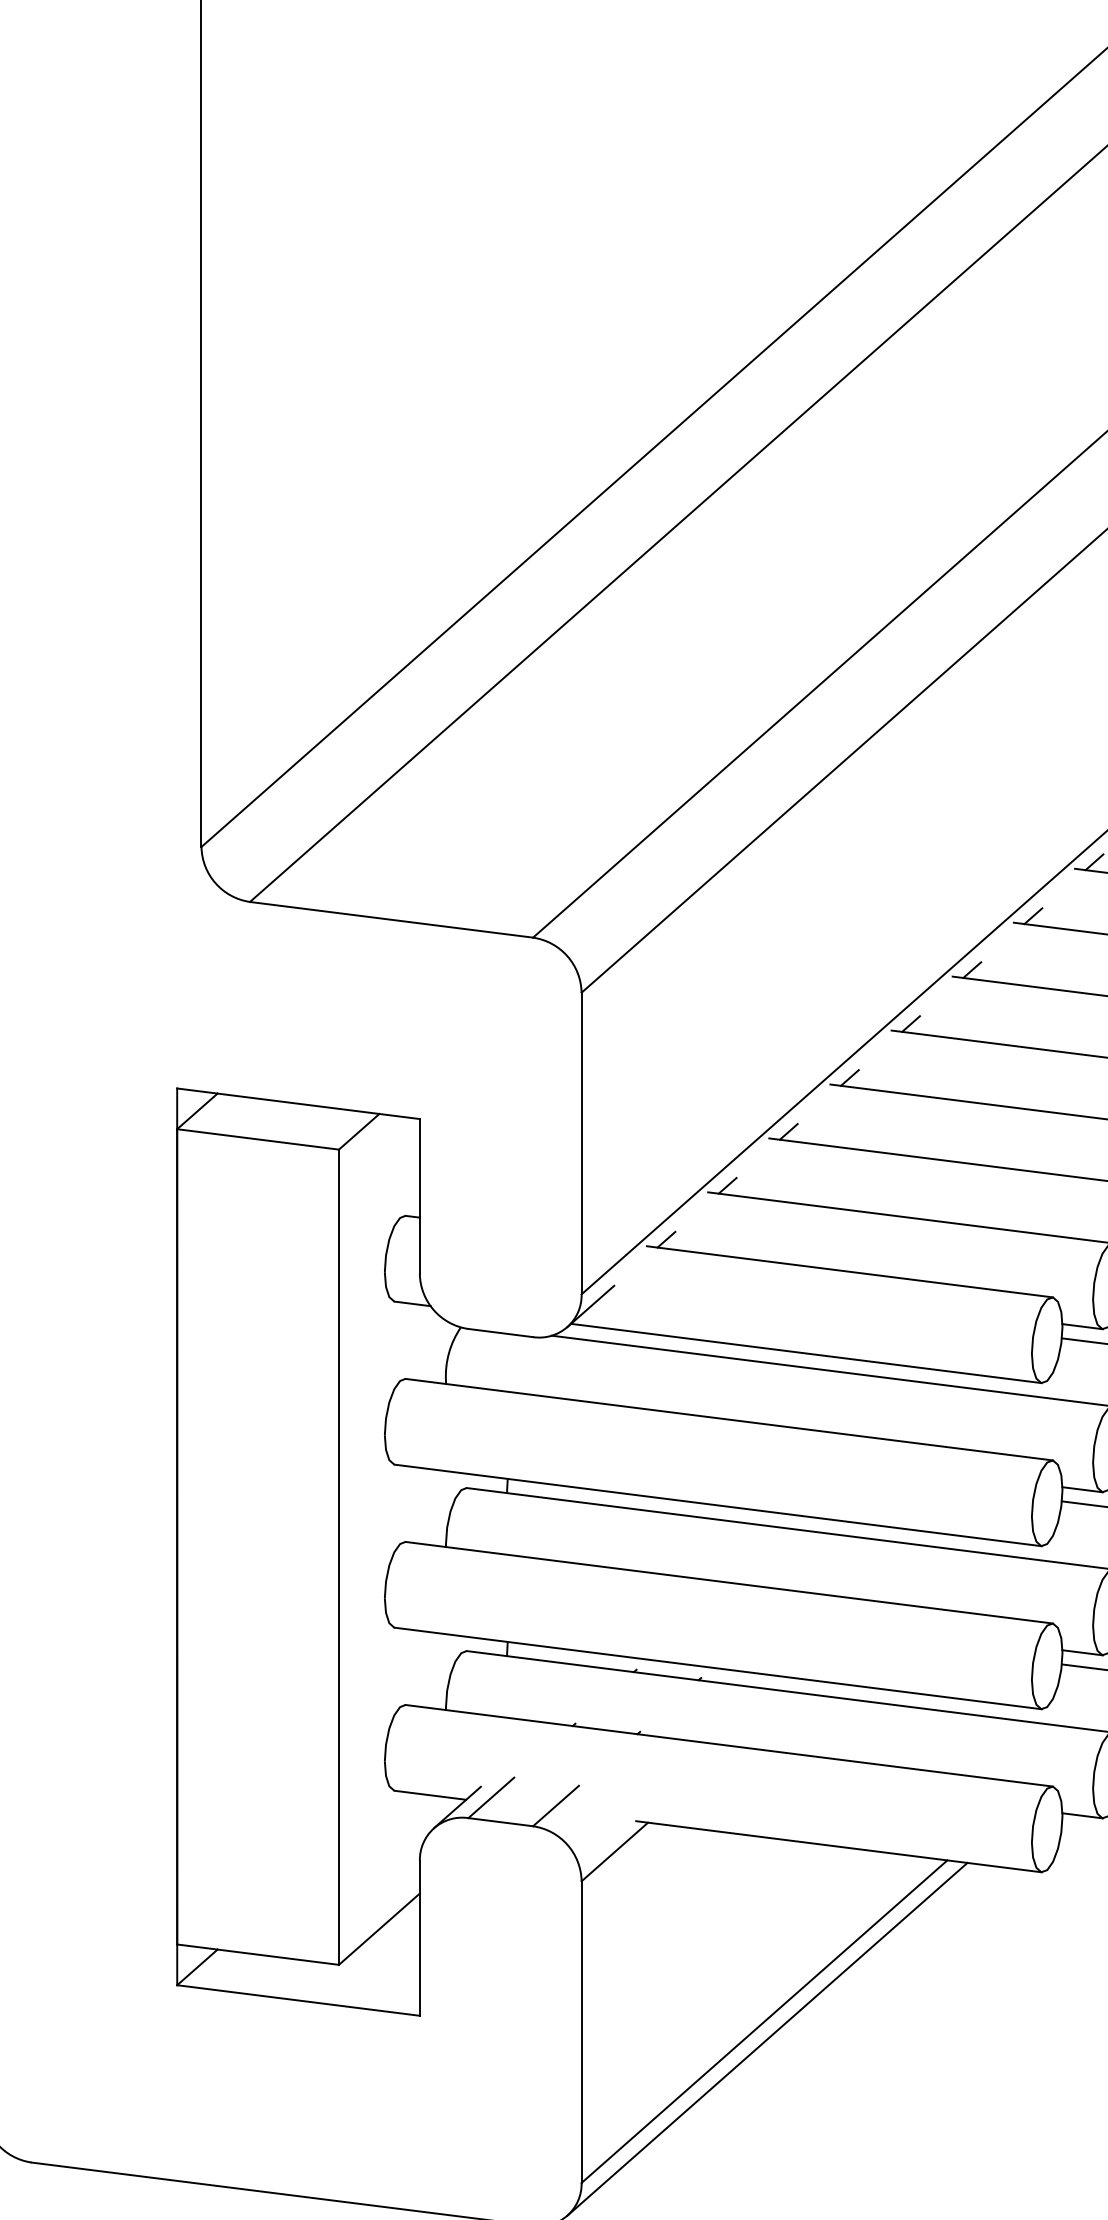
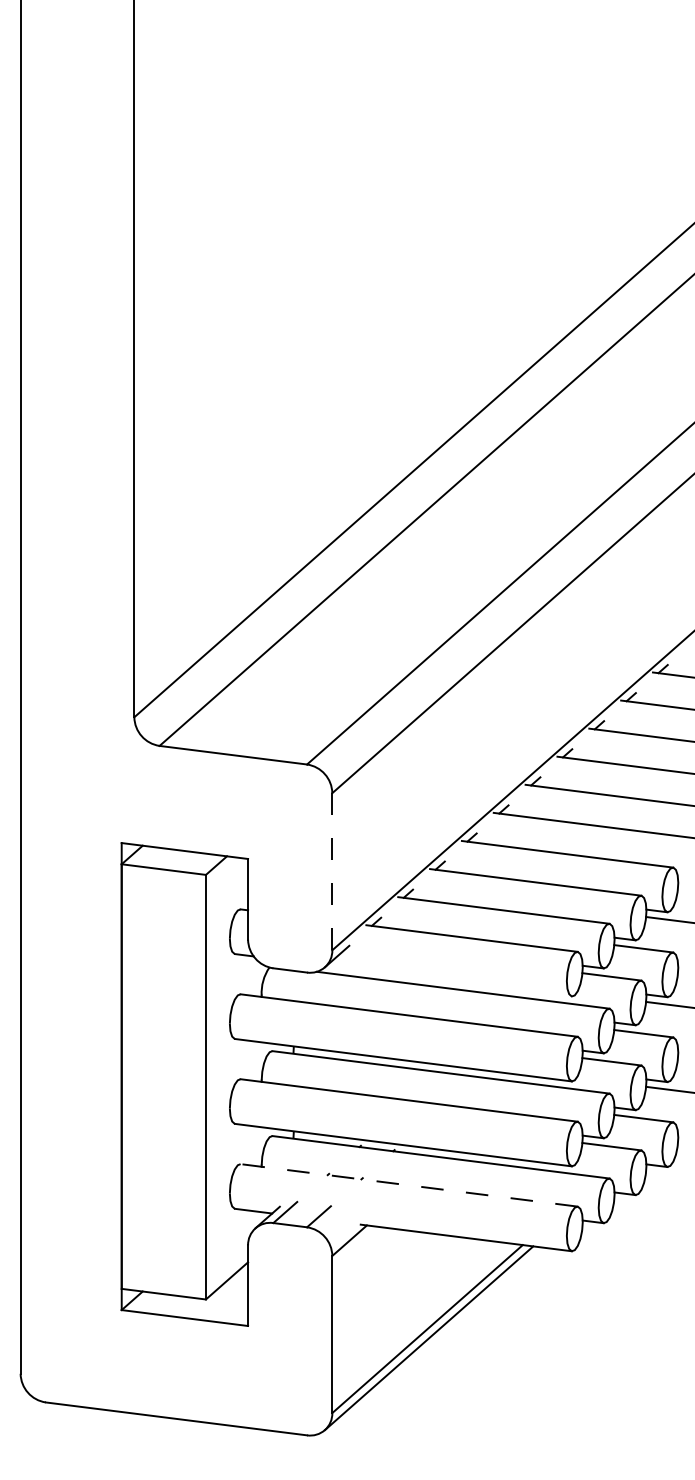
line: (581, 1143) -> (332, 871), solid -> dashed
line: (804, 1352) -> (448, 980), removed
line: (729, 1745) -> (409, 1185), solid -> dashed

